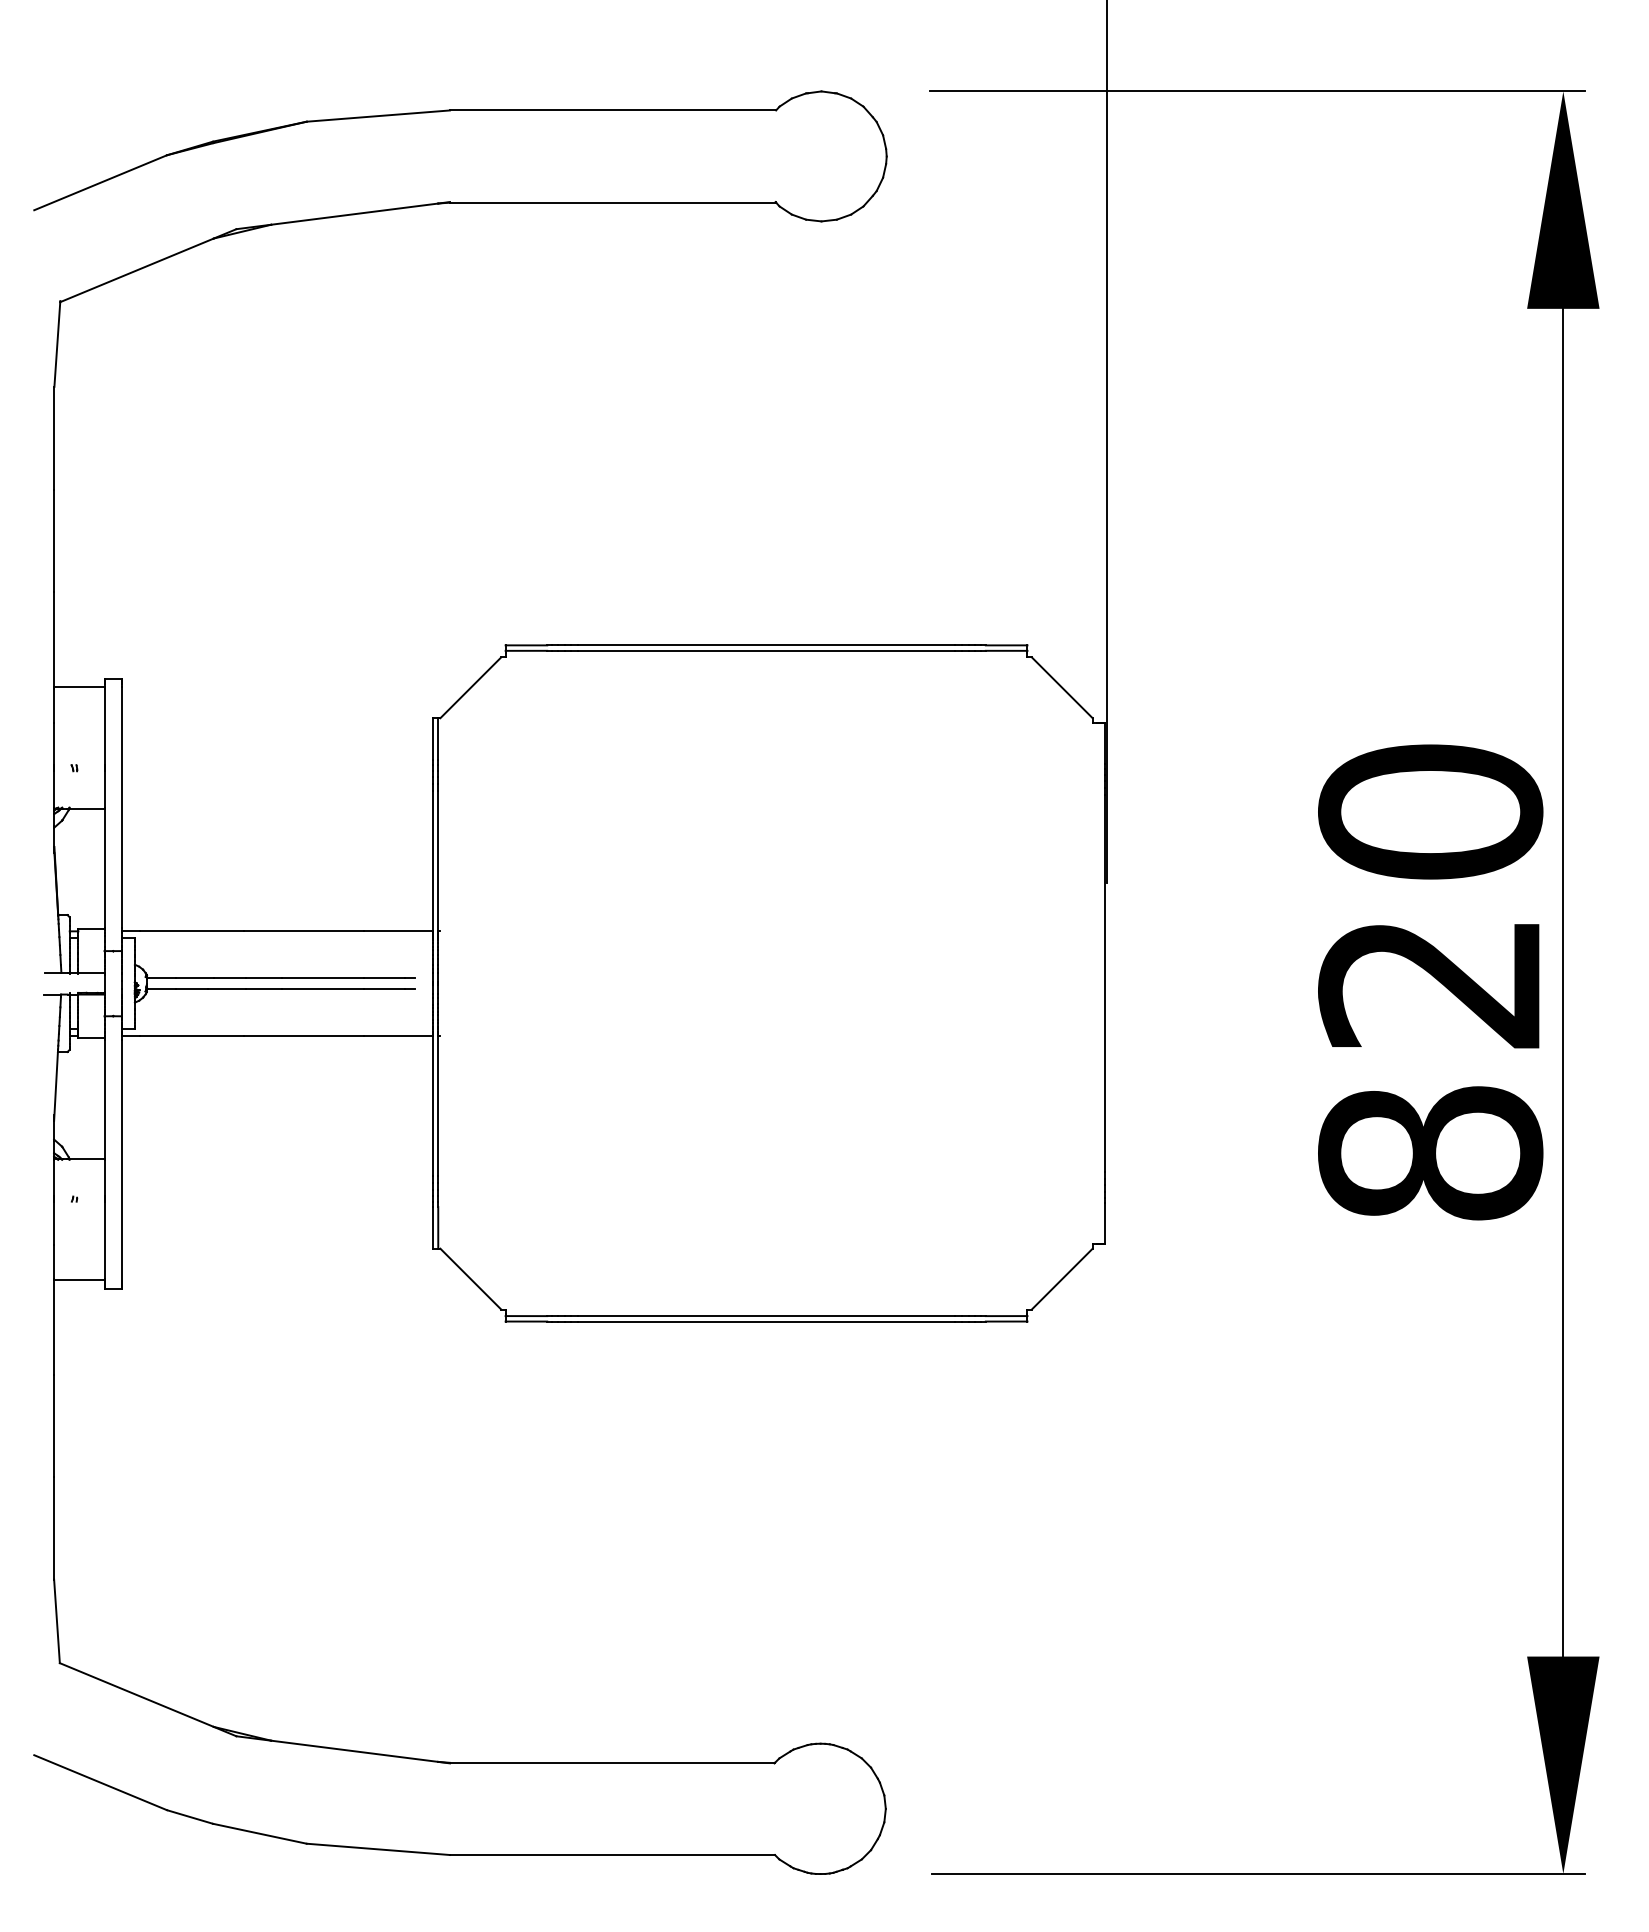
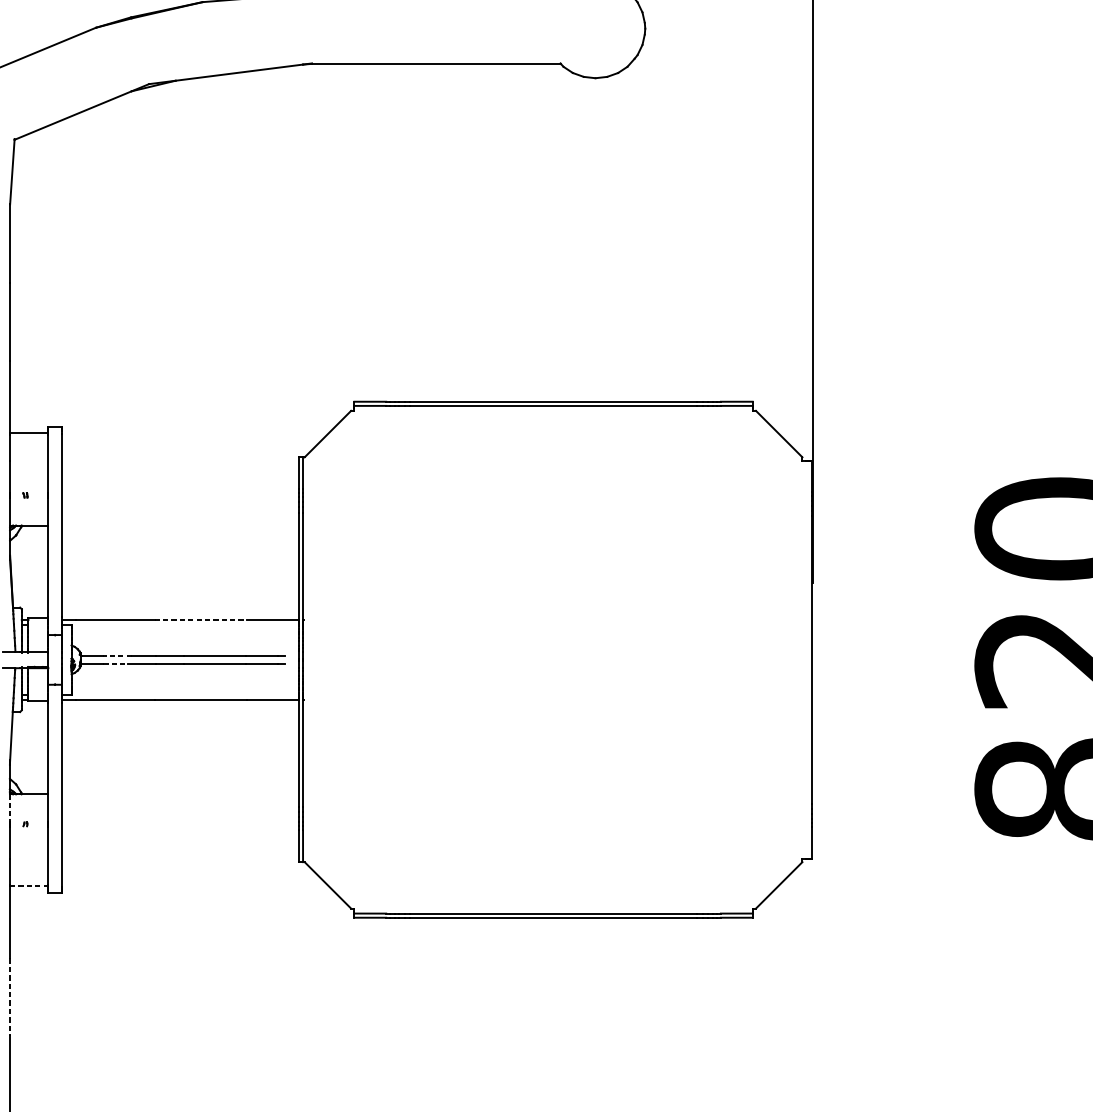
line: (304, 931) -> (200, 620), solid -> dashed
line: (195, 978) -> (117, 655), solid -> dashed
line: (192, 988) -> (115, 663), solid -> dashed
line: (54, 1178) -> (10, 808), solid -> dashed
line: (79, 1280) -> (29, 886), solid -> dashed
line: (54, 1426) -> (10, 997), solid -> dashed

